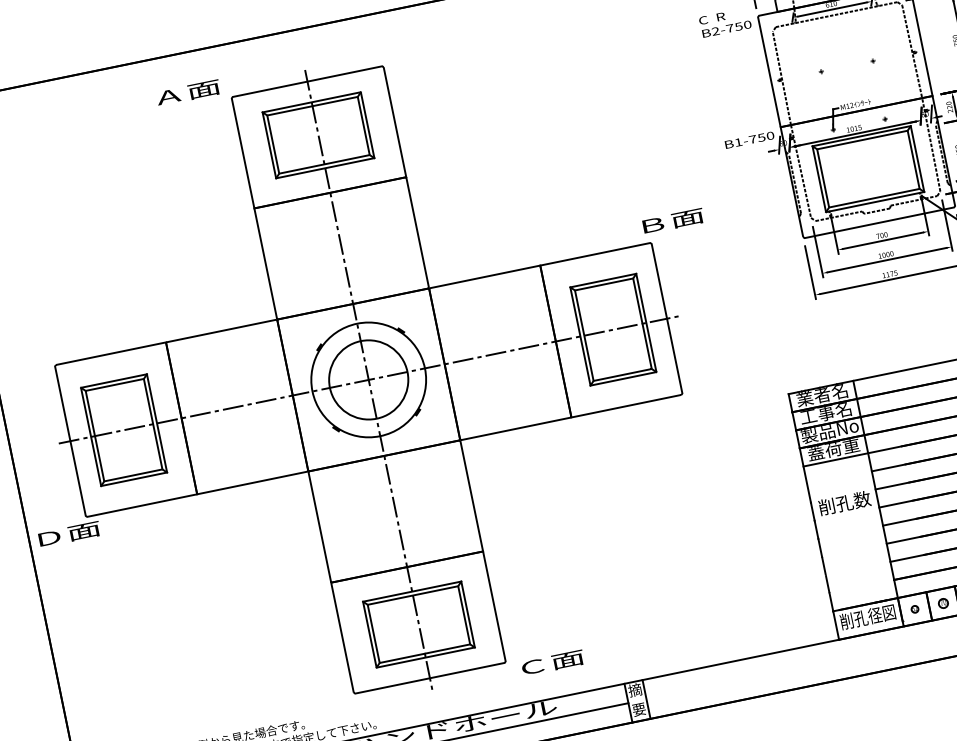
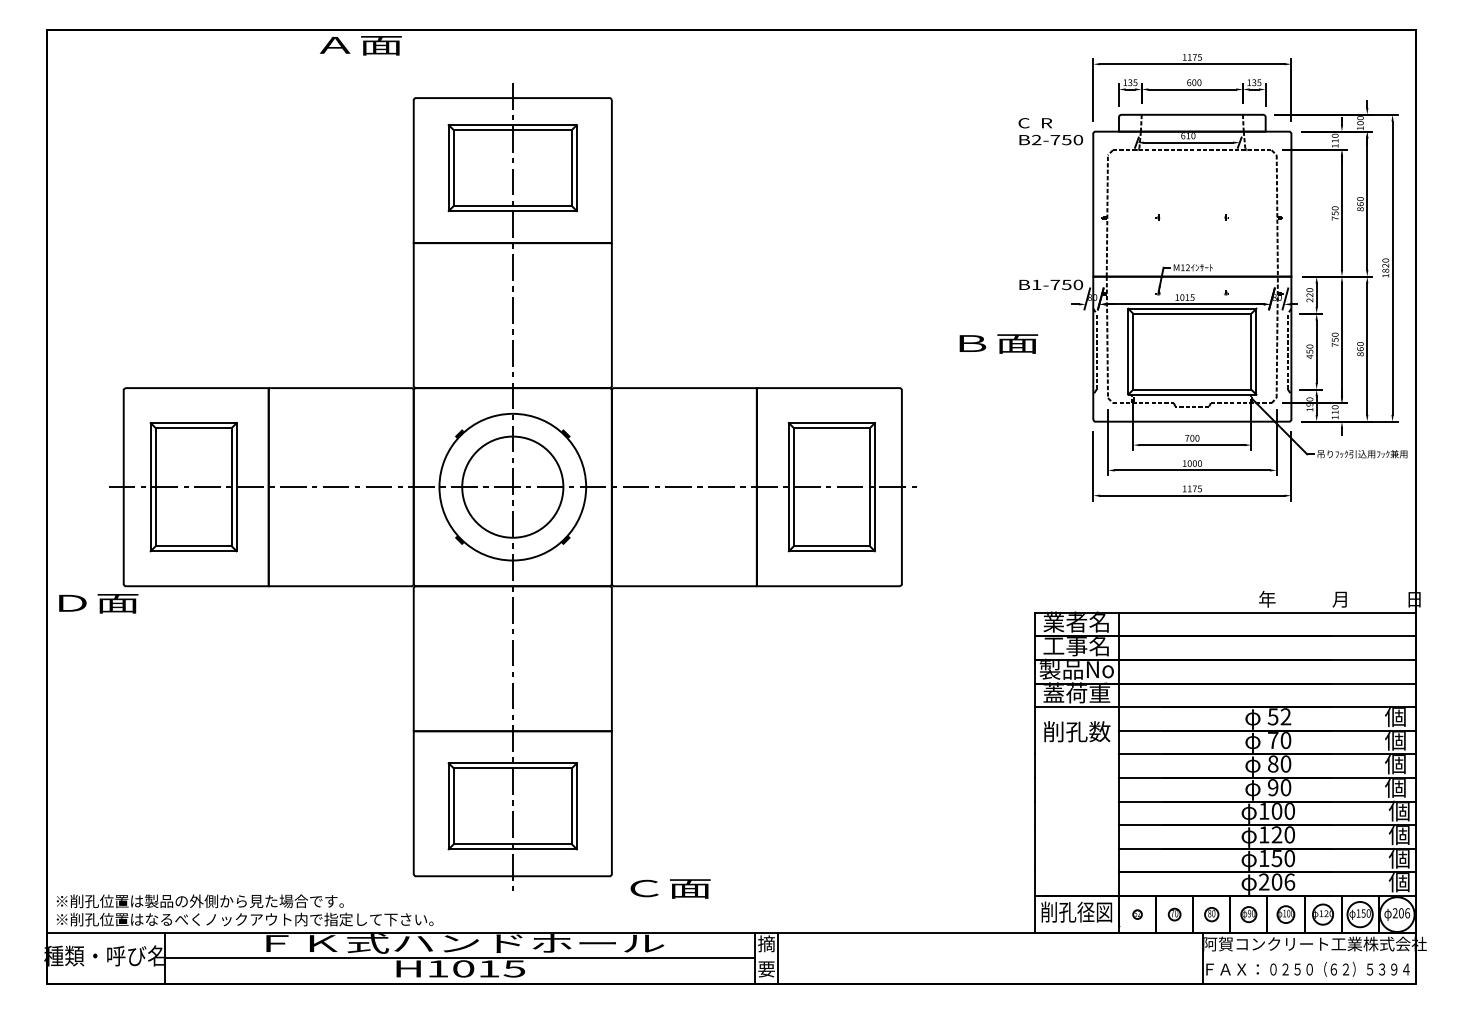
text: (188, 92) -> (360, 45), moved
text: (673, 221) -> (998, 343), moved
text: (845, 502) -> (1077, 731), moved

